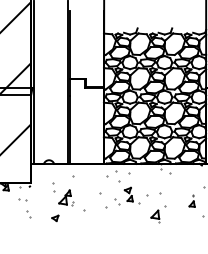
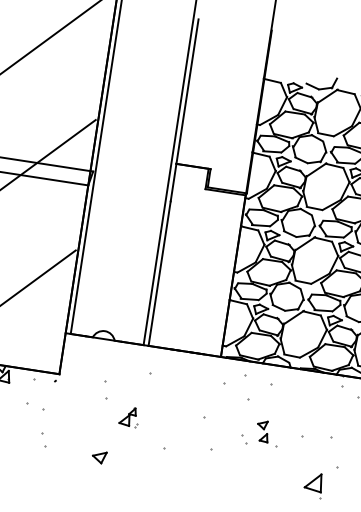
part: (127, 195) -> (260, 432), size x0.7
part: (66, 197) -> (129, 416), size x0.6

